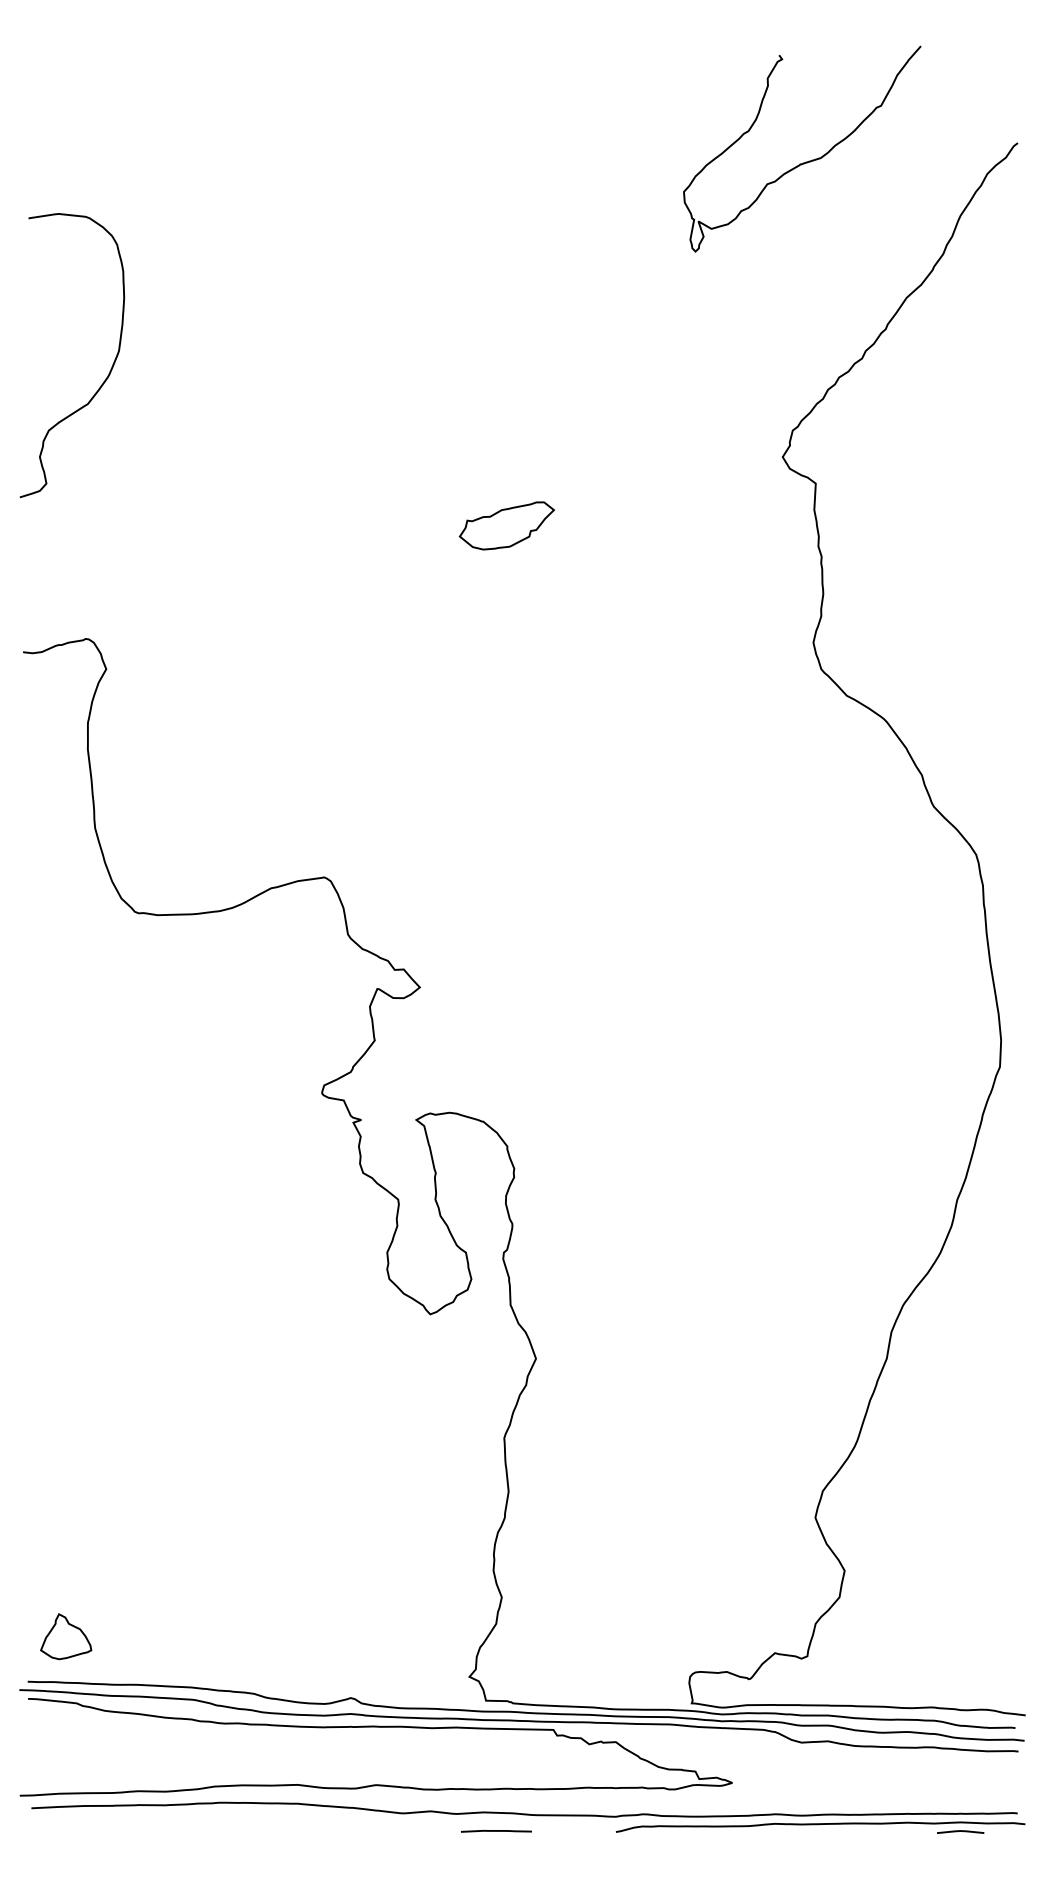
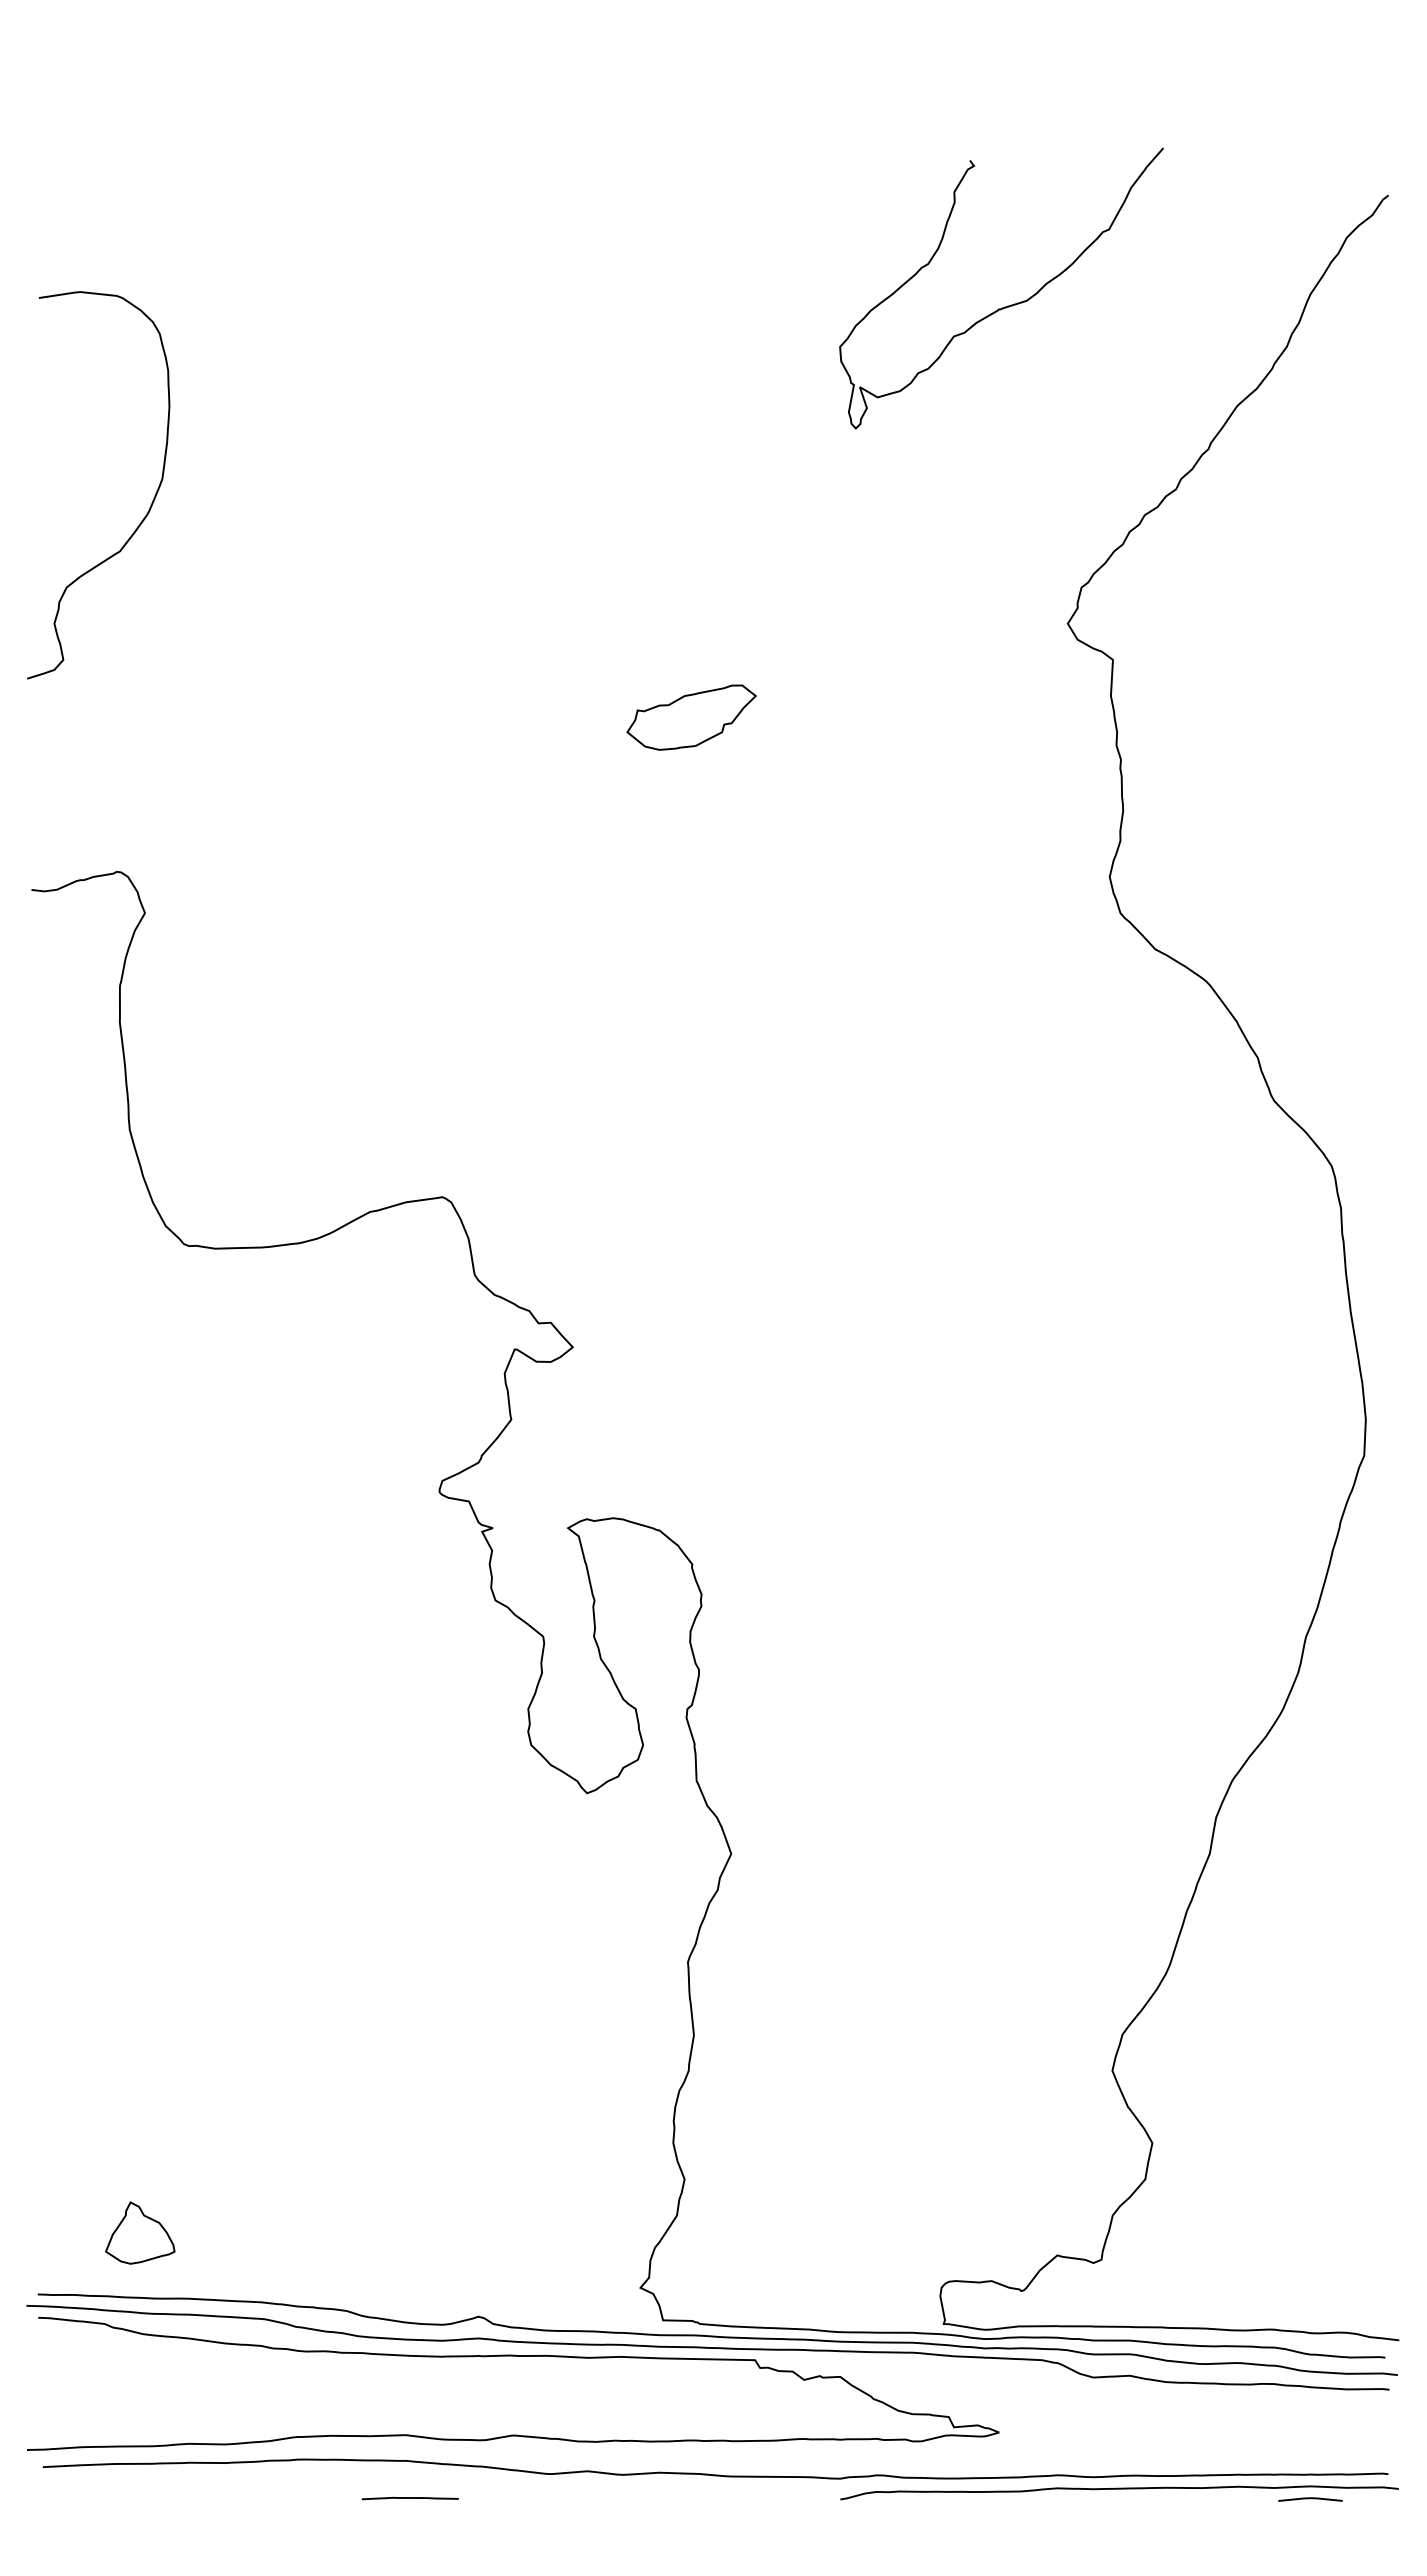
curve: (806, 161) -> (1007, 305), moved
part: (66, 1636) -> (140, 2232), moved
line: (495, 1831) -> (409, 2498), moved

